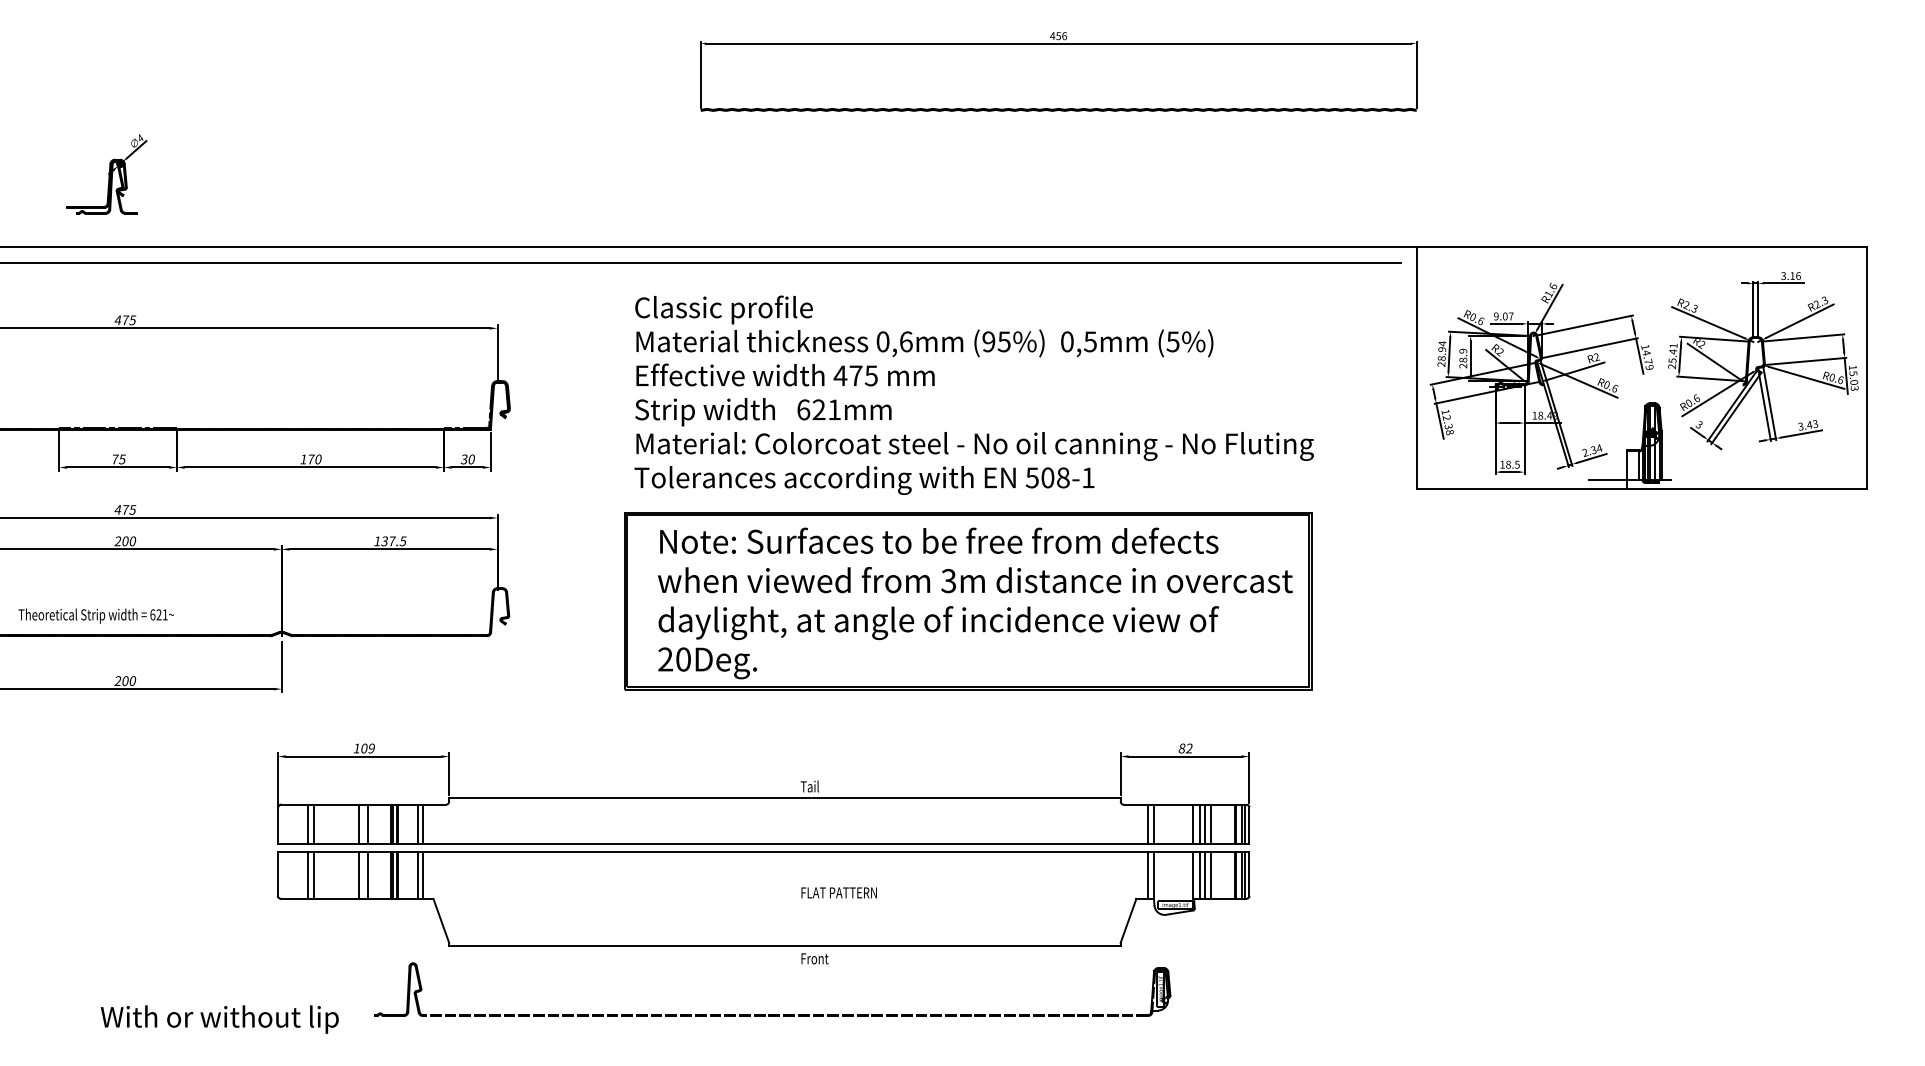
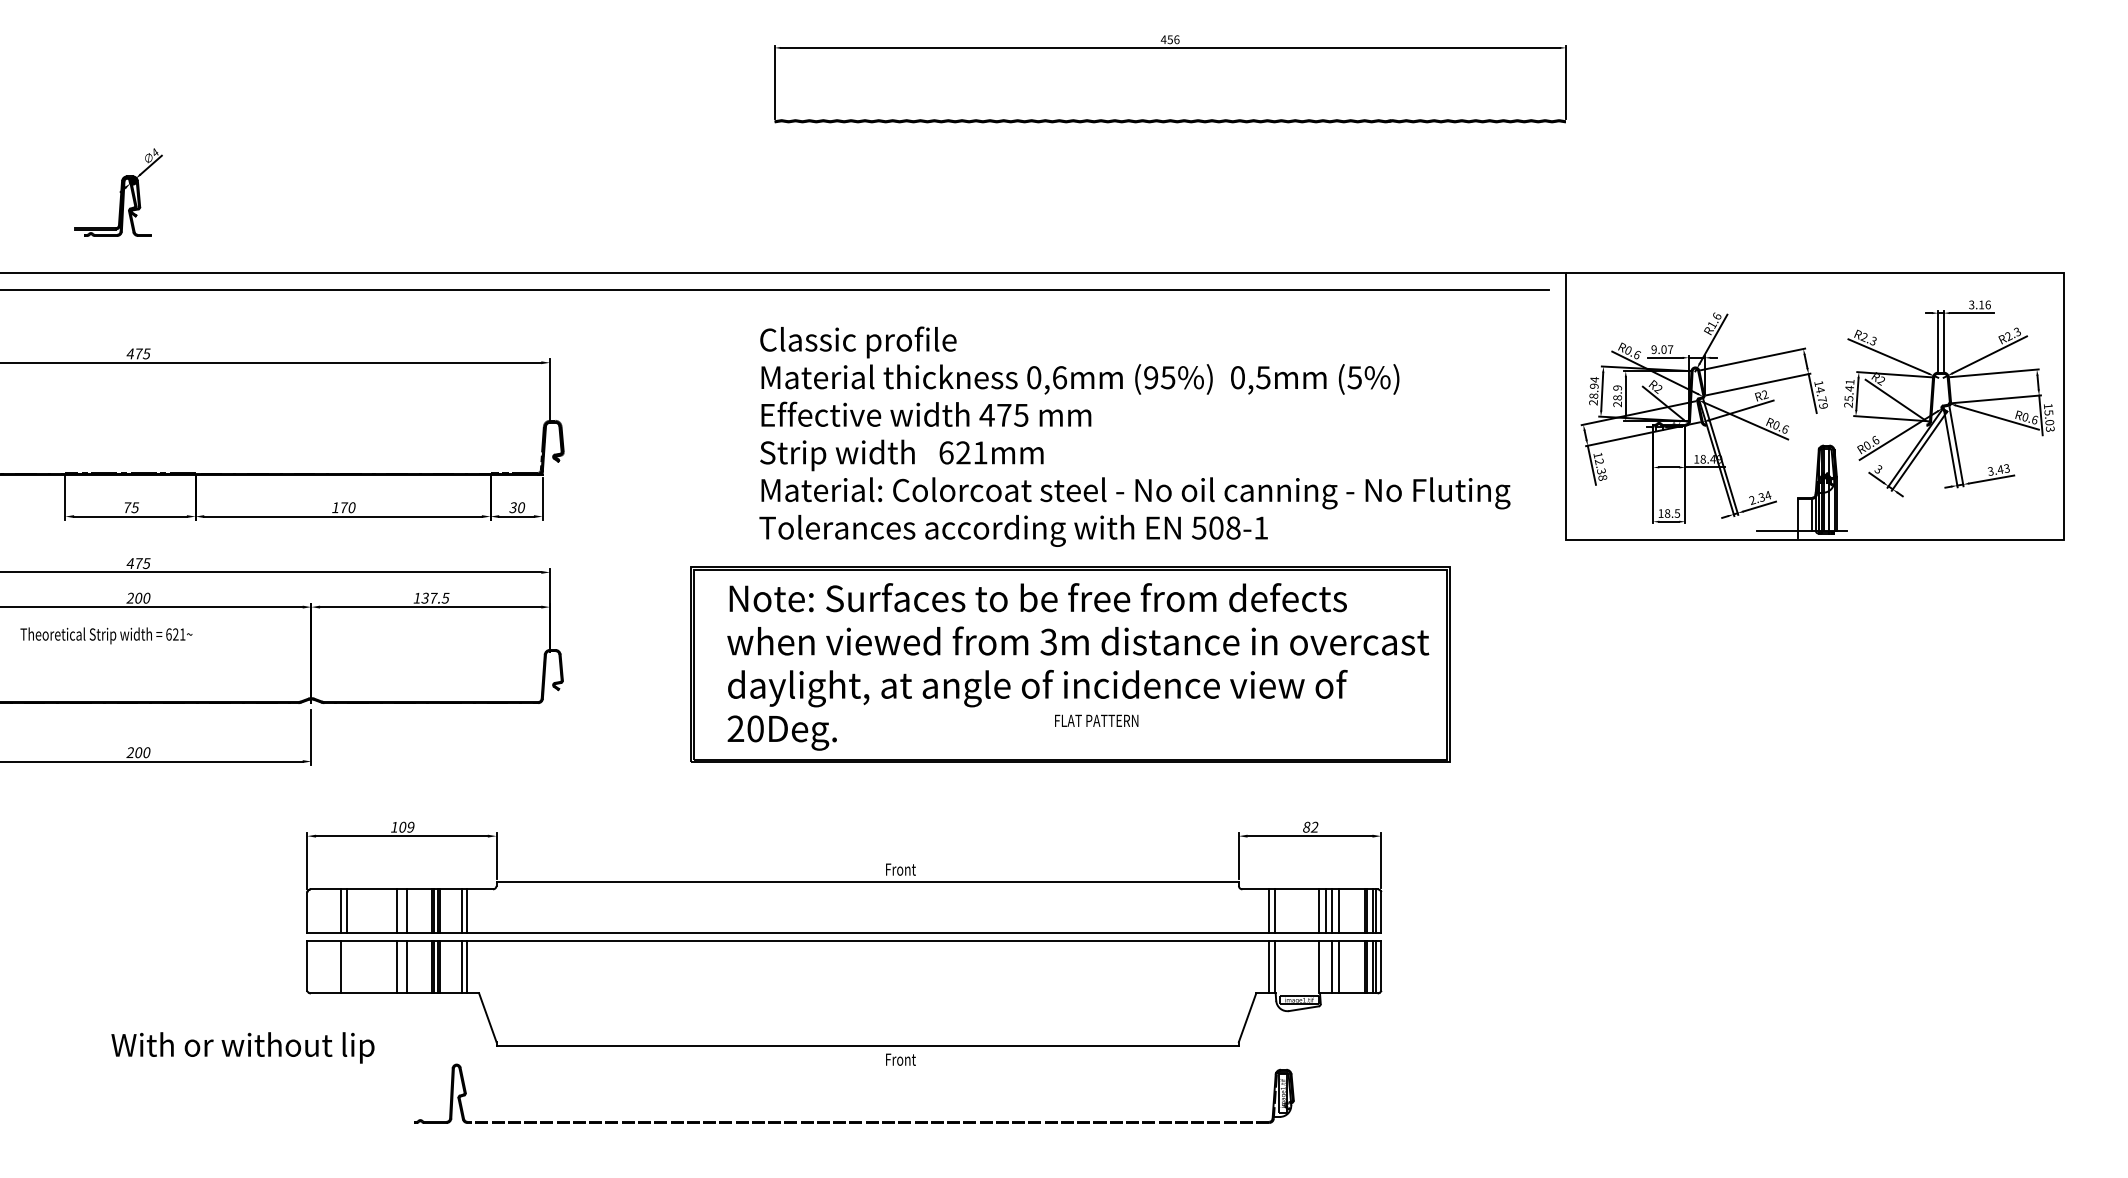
text: (973, 395) -> (1134, 436), moved
text: (96, 615) -> (106, 635), moved
text: (814, 785) -> (900, 868), Tail -> Front
line: (314, 875) -> (347, 967), removed
line: (1199, 875) -> (1326, 967), removed
text: (839, 892) -> (1096, 720), moved
text: (219, 1019) -> (242, 1047), moved

